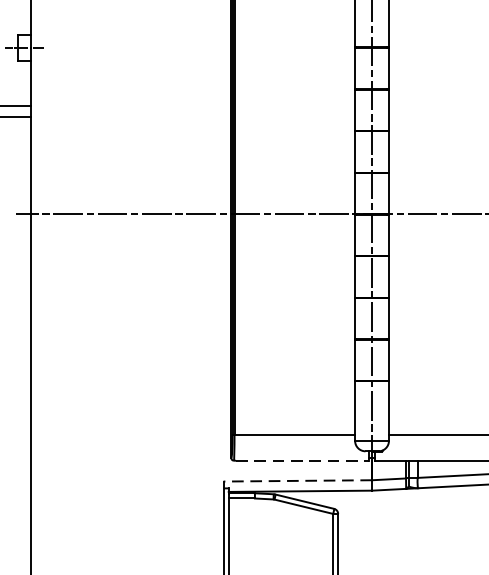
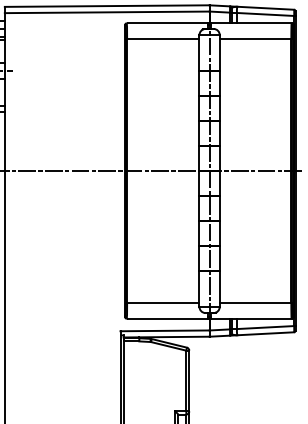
line: (303, 460) -> (168, 318), dashed -> solid
line: (298, 480) -> (165, 330), dashed -> solid

